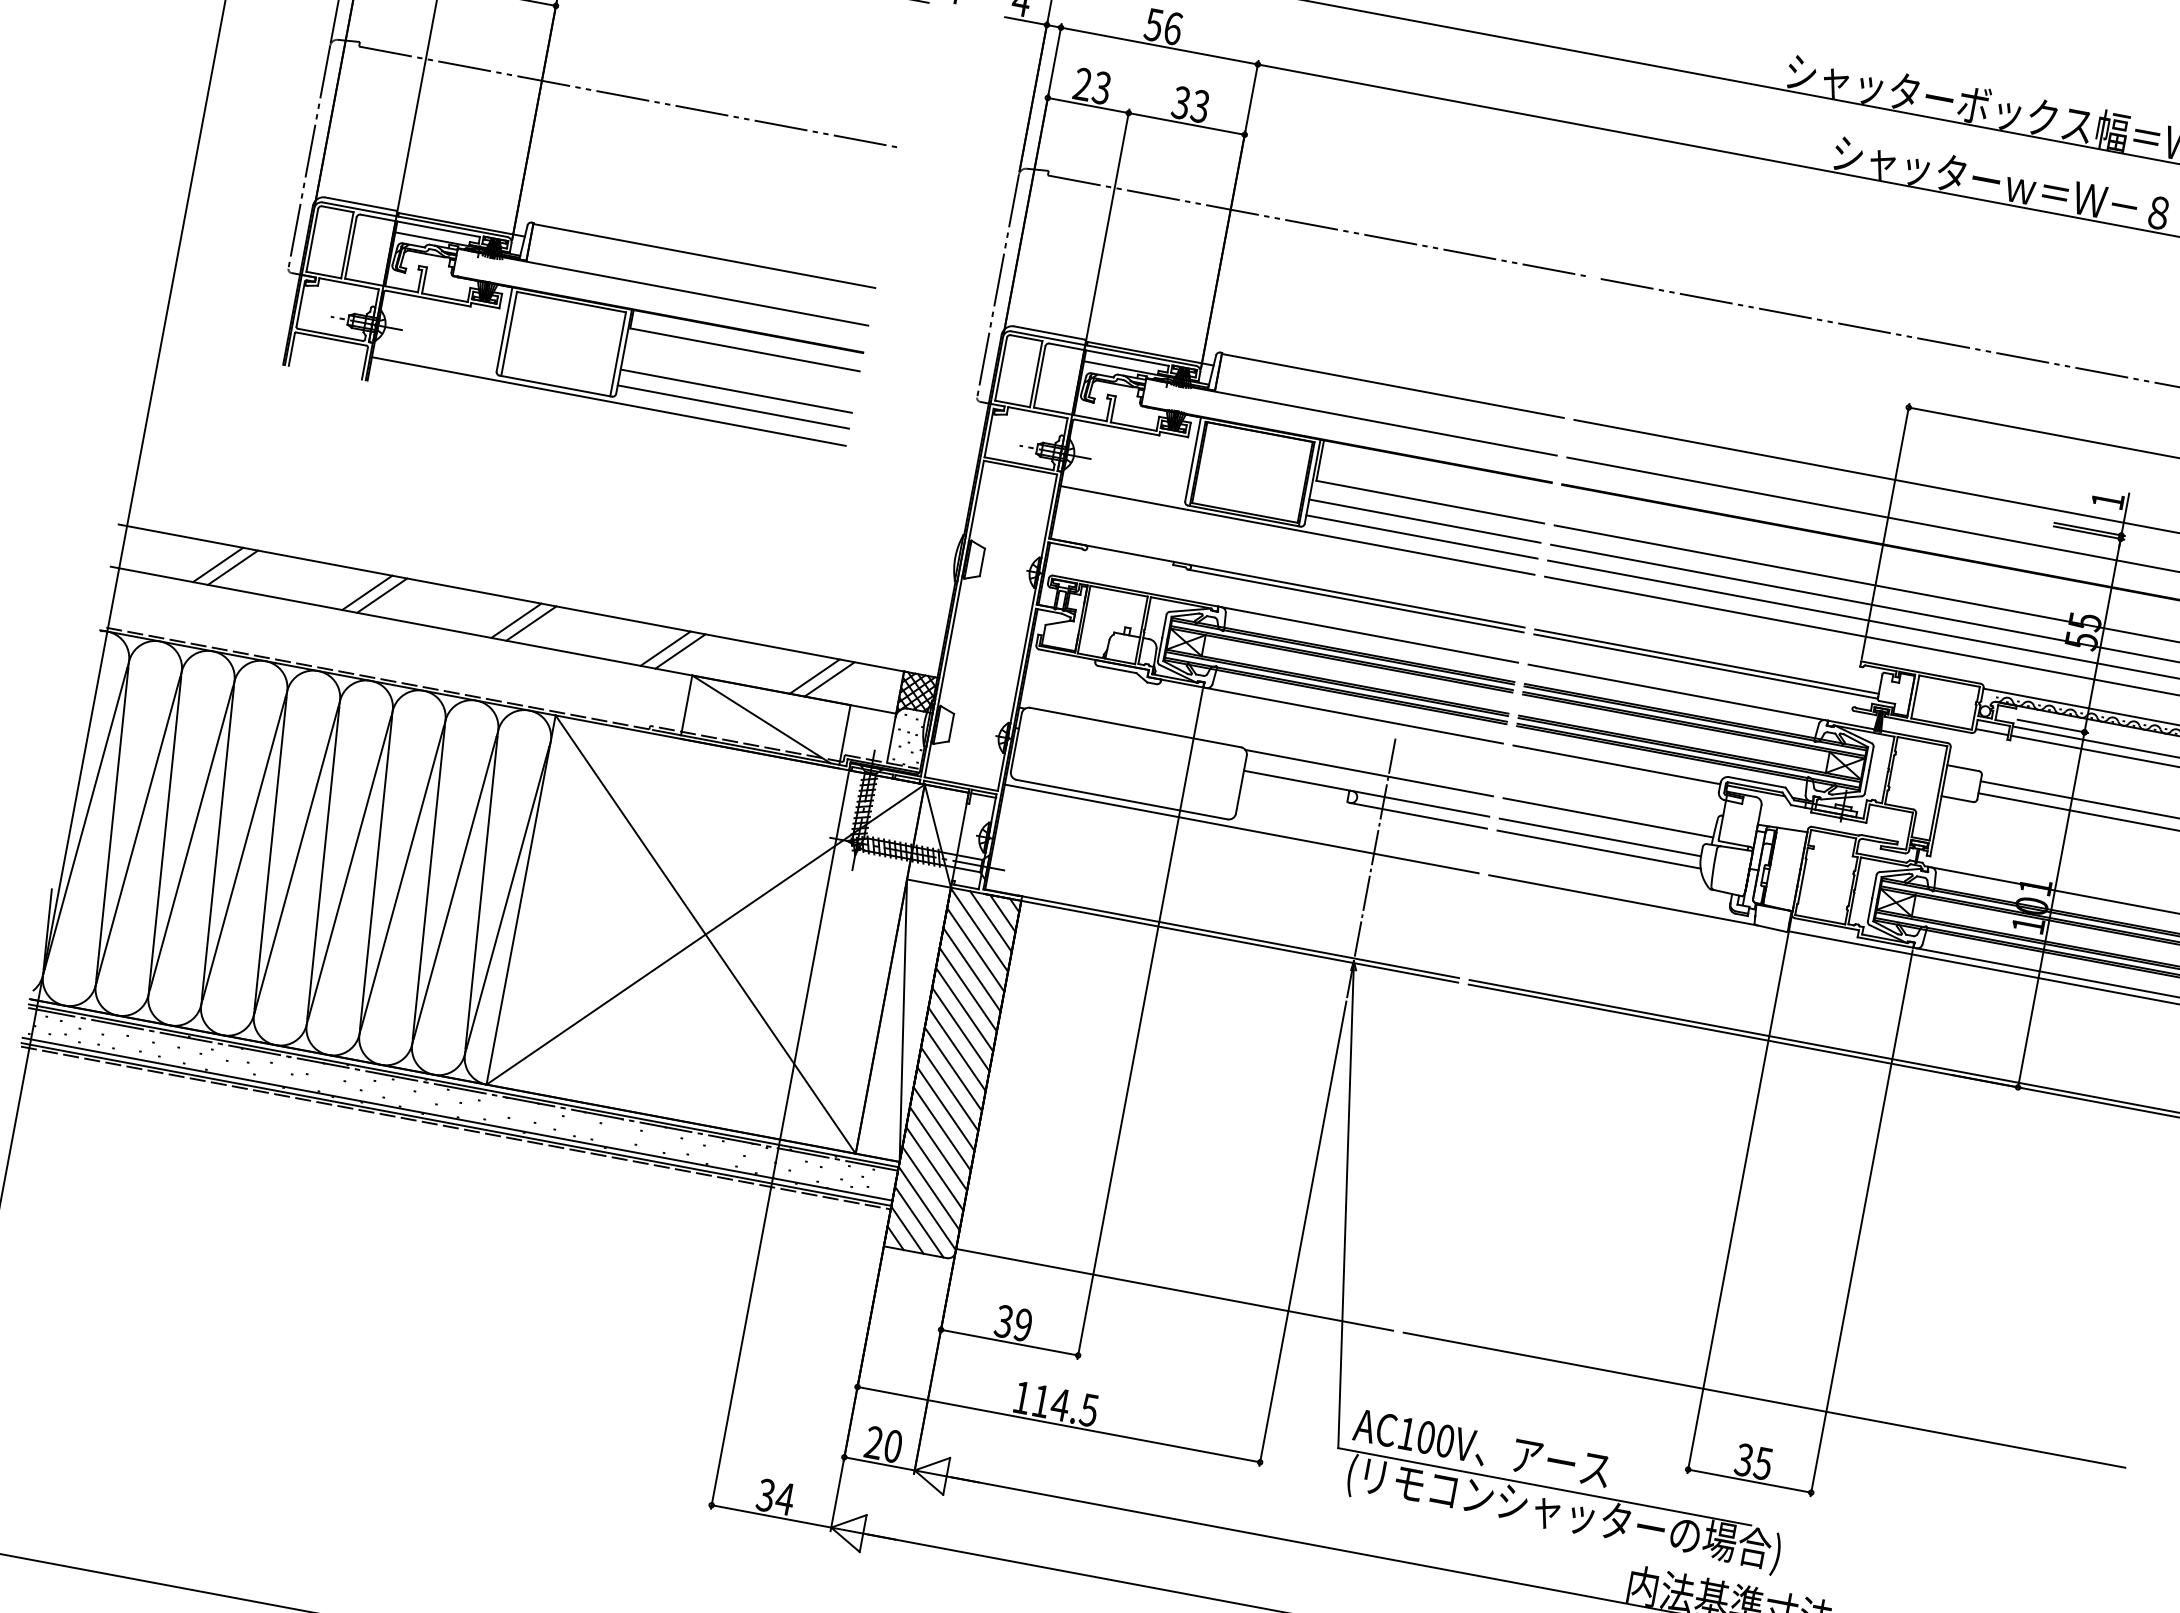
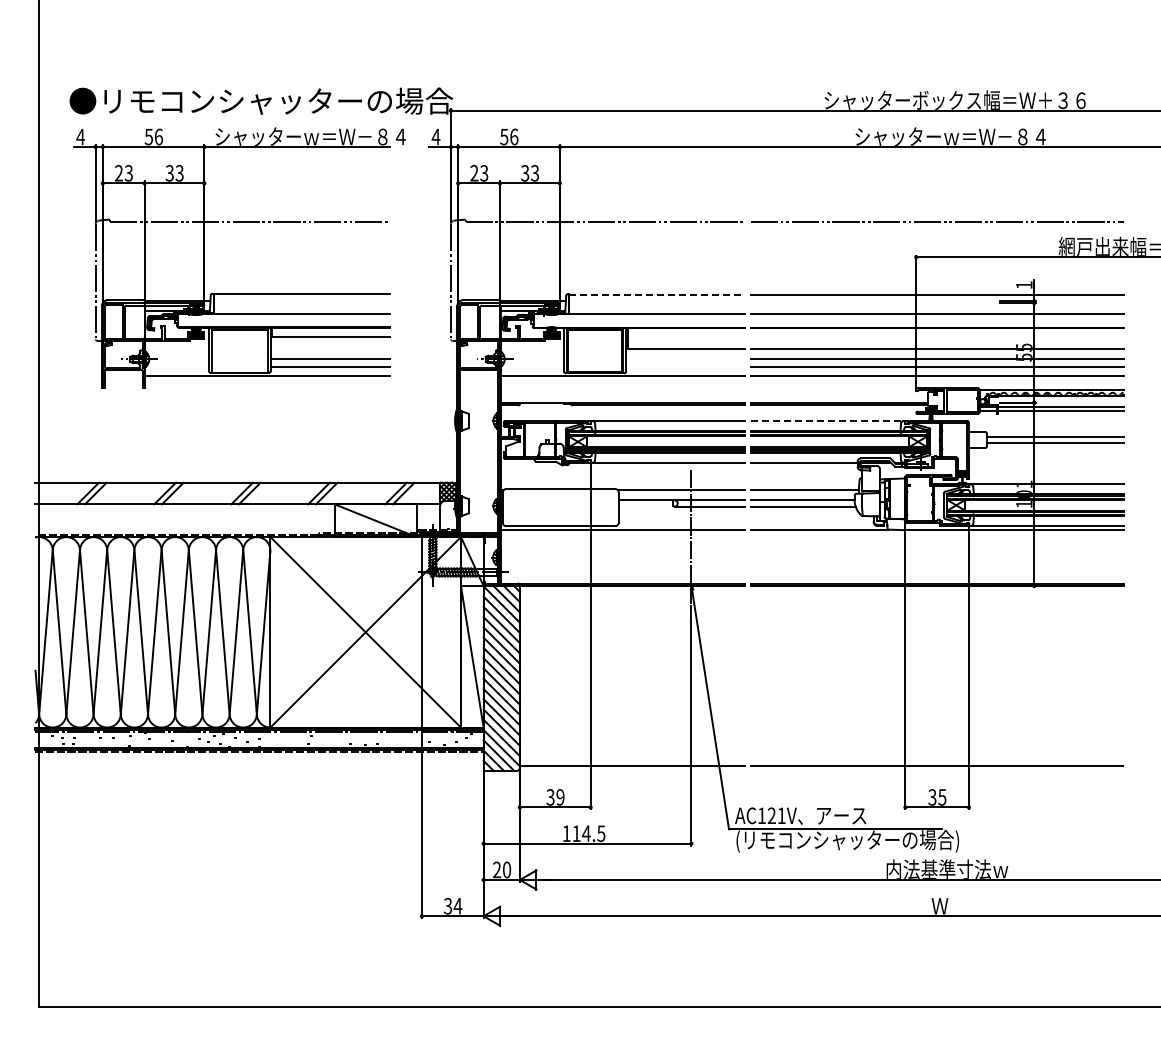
line: (1393, 385) -> (657, 294), solid -> dashed
line: (1424, 521) -> (685, 359), removed
line: (1421, 537) -> (685, 367), removed
line: (1677, 691) -> (827, 420), solid -> dashed
text: (1435, 1438) -> (776, 815), AC100V -> AC121V

